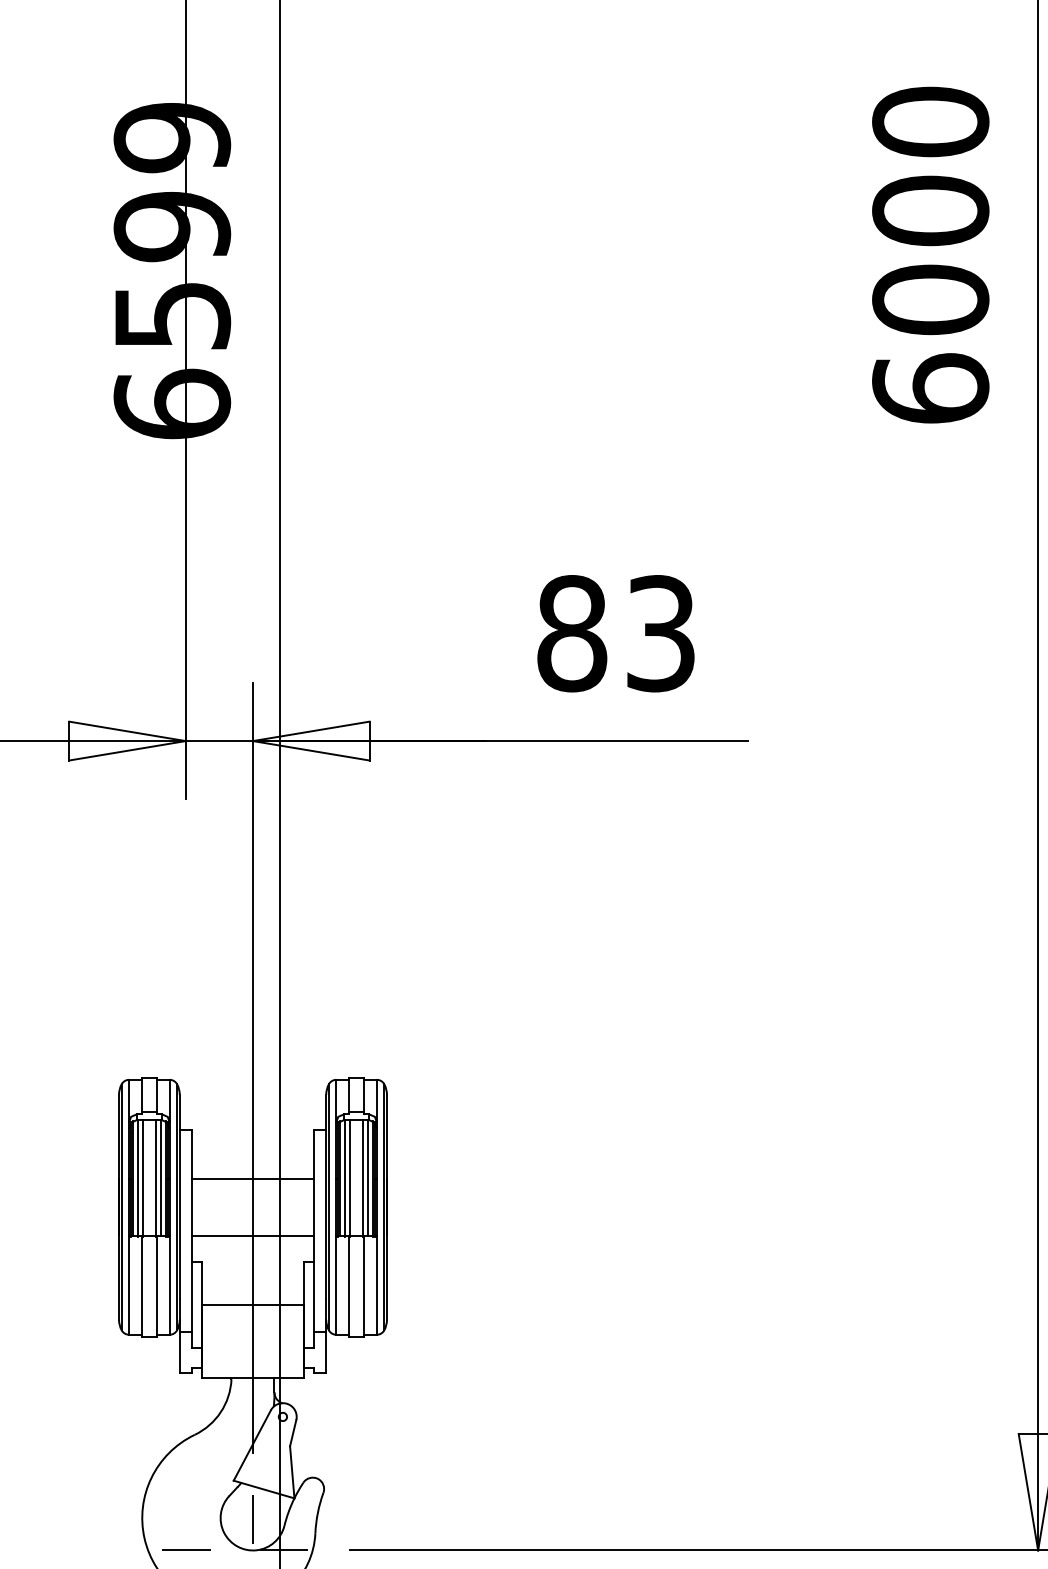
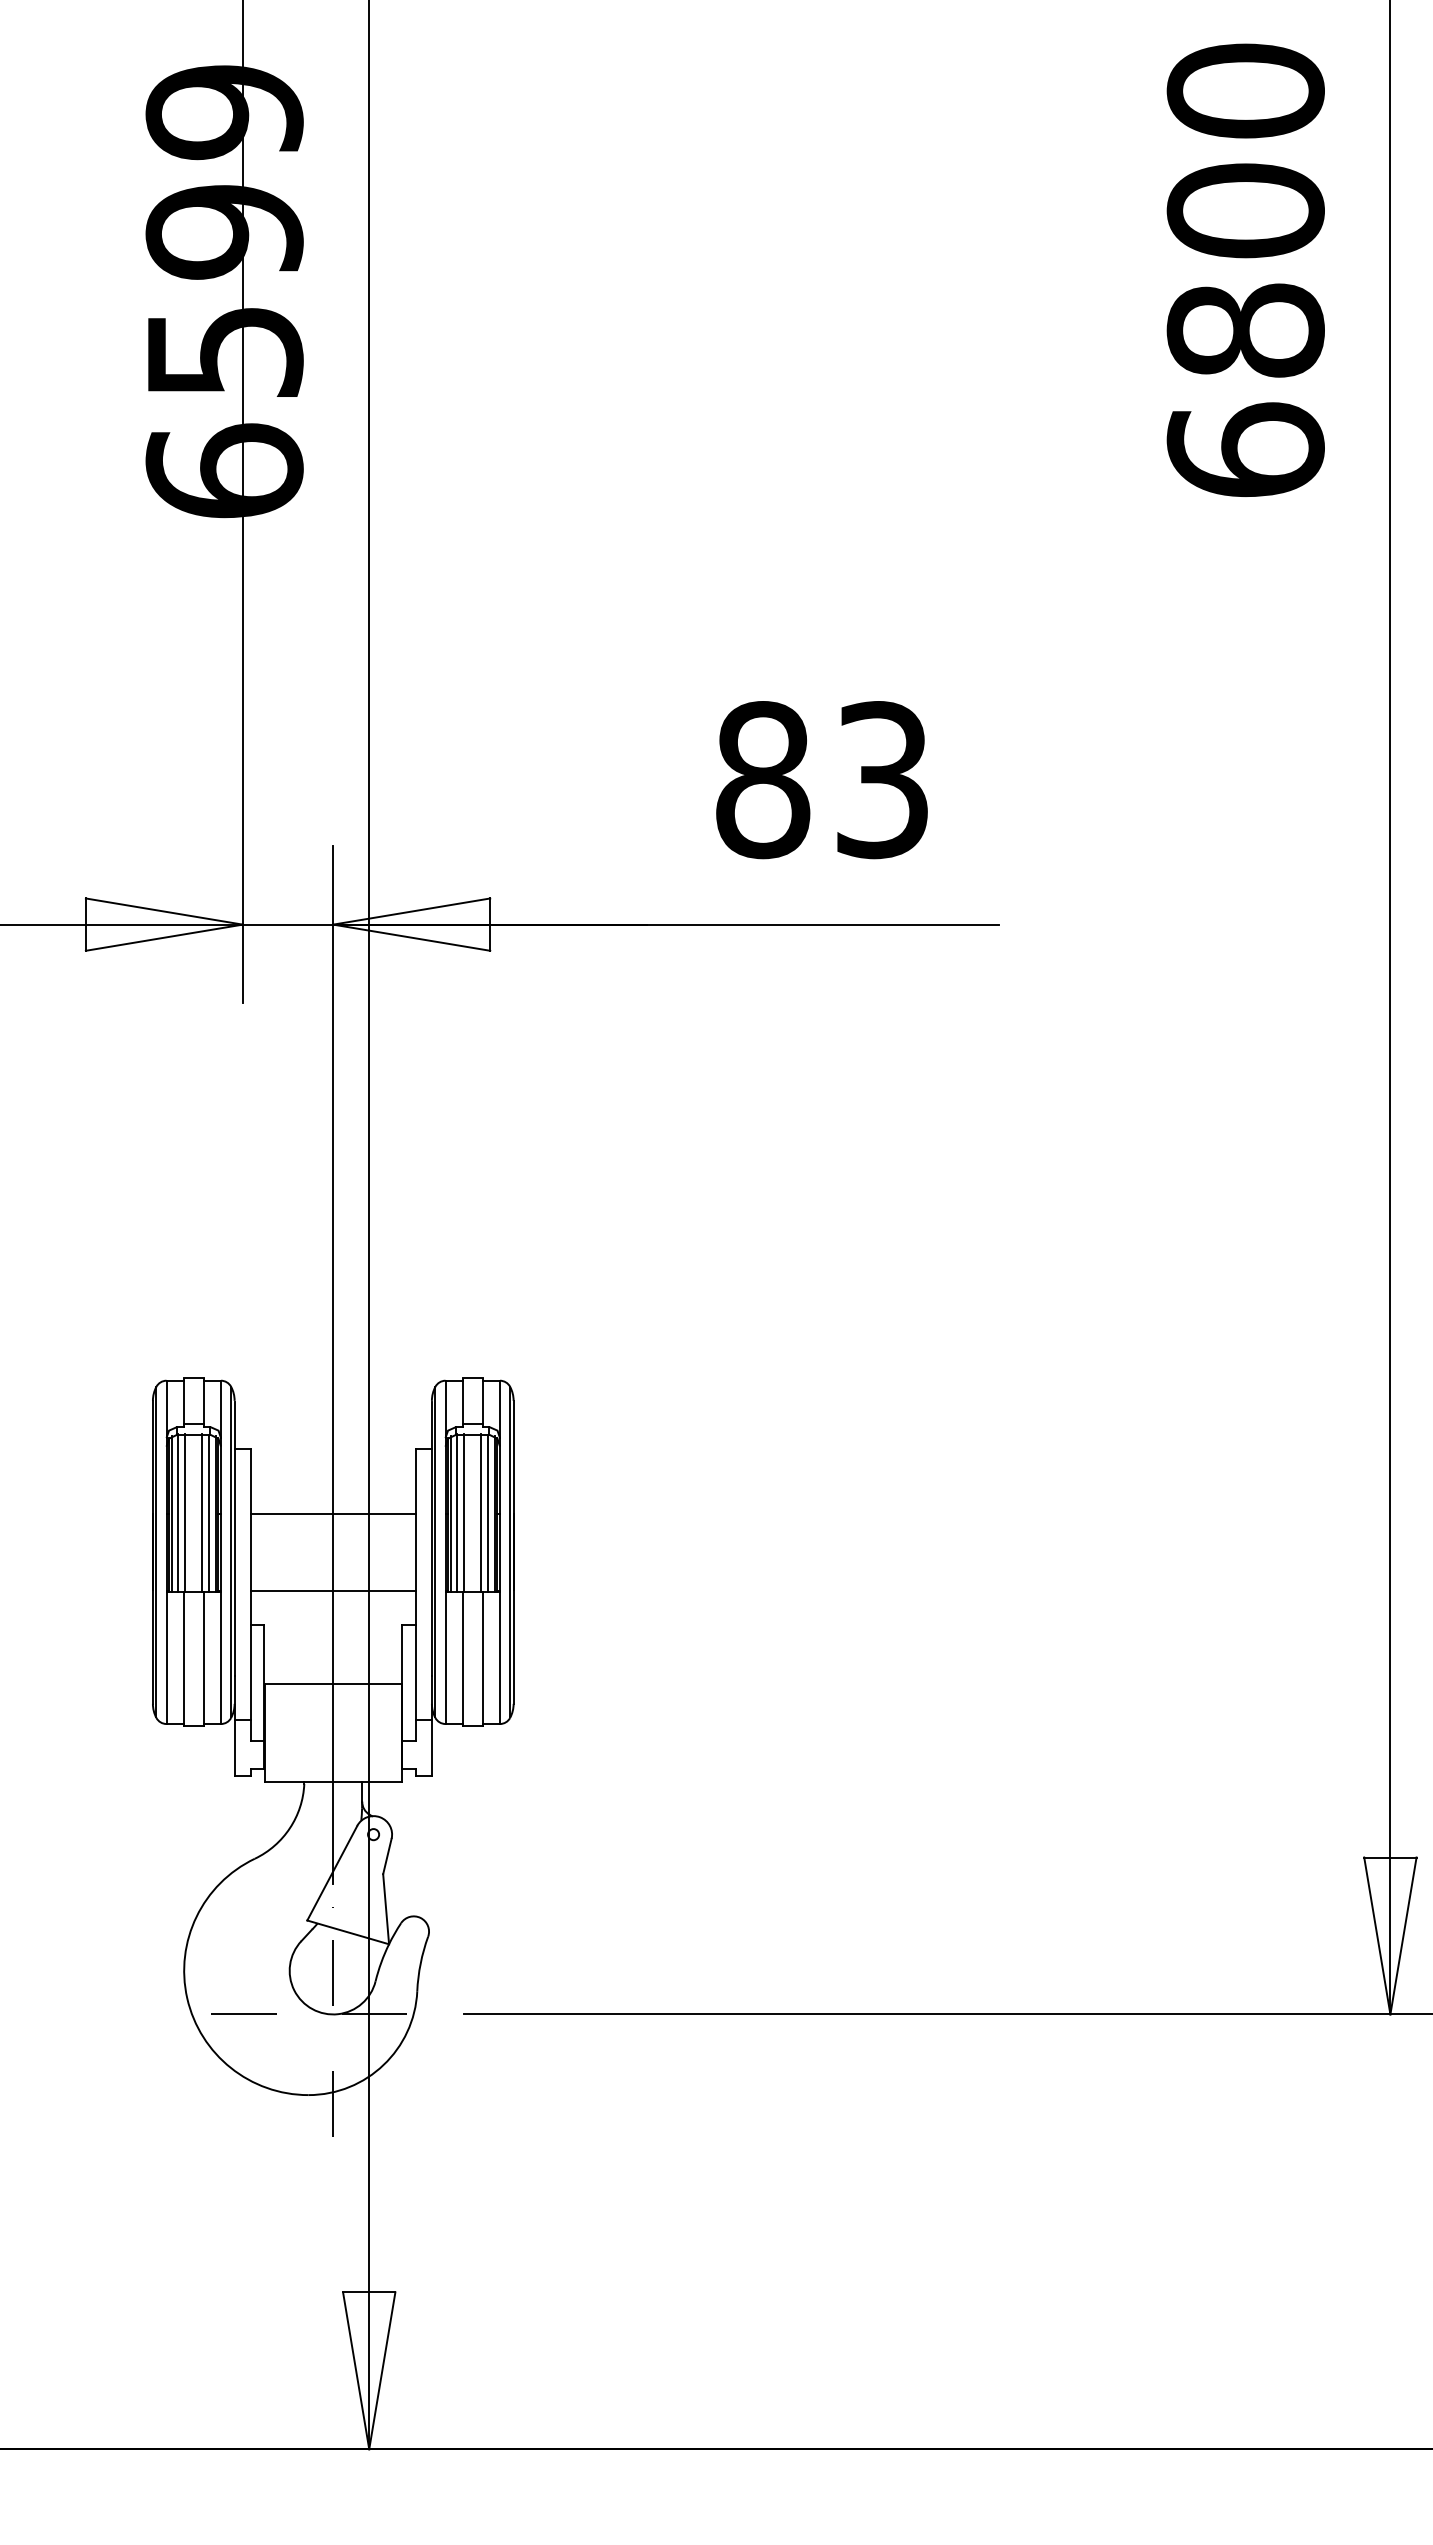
text: (930, 299) -> (1245, 330), 6000 -> 6800

